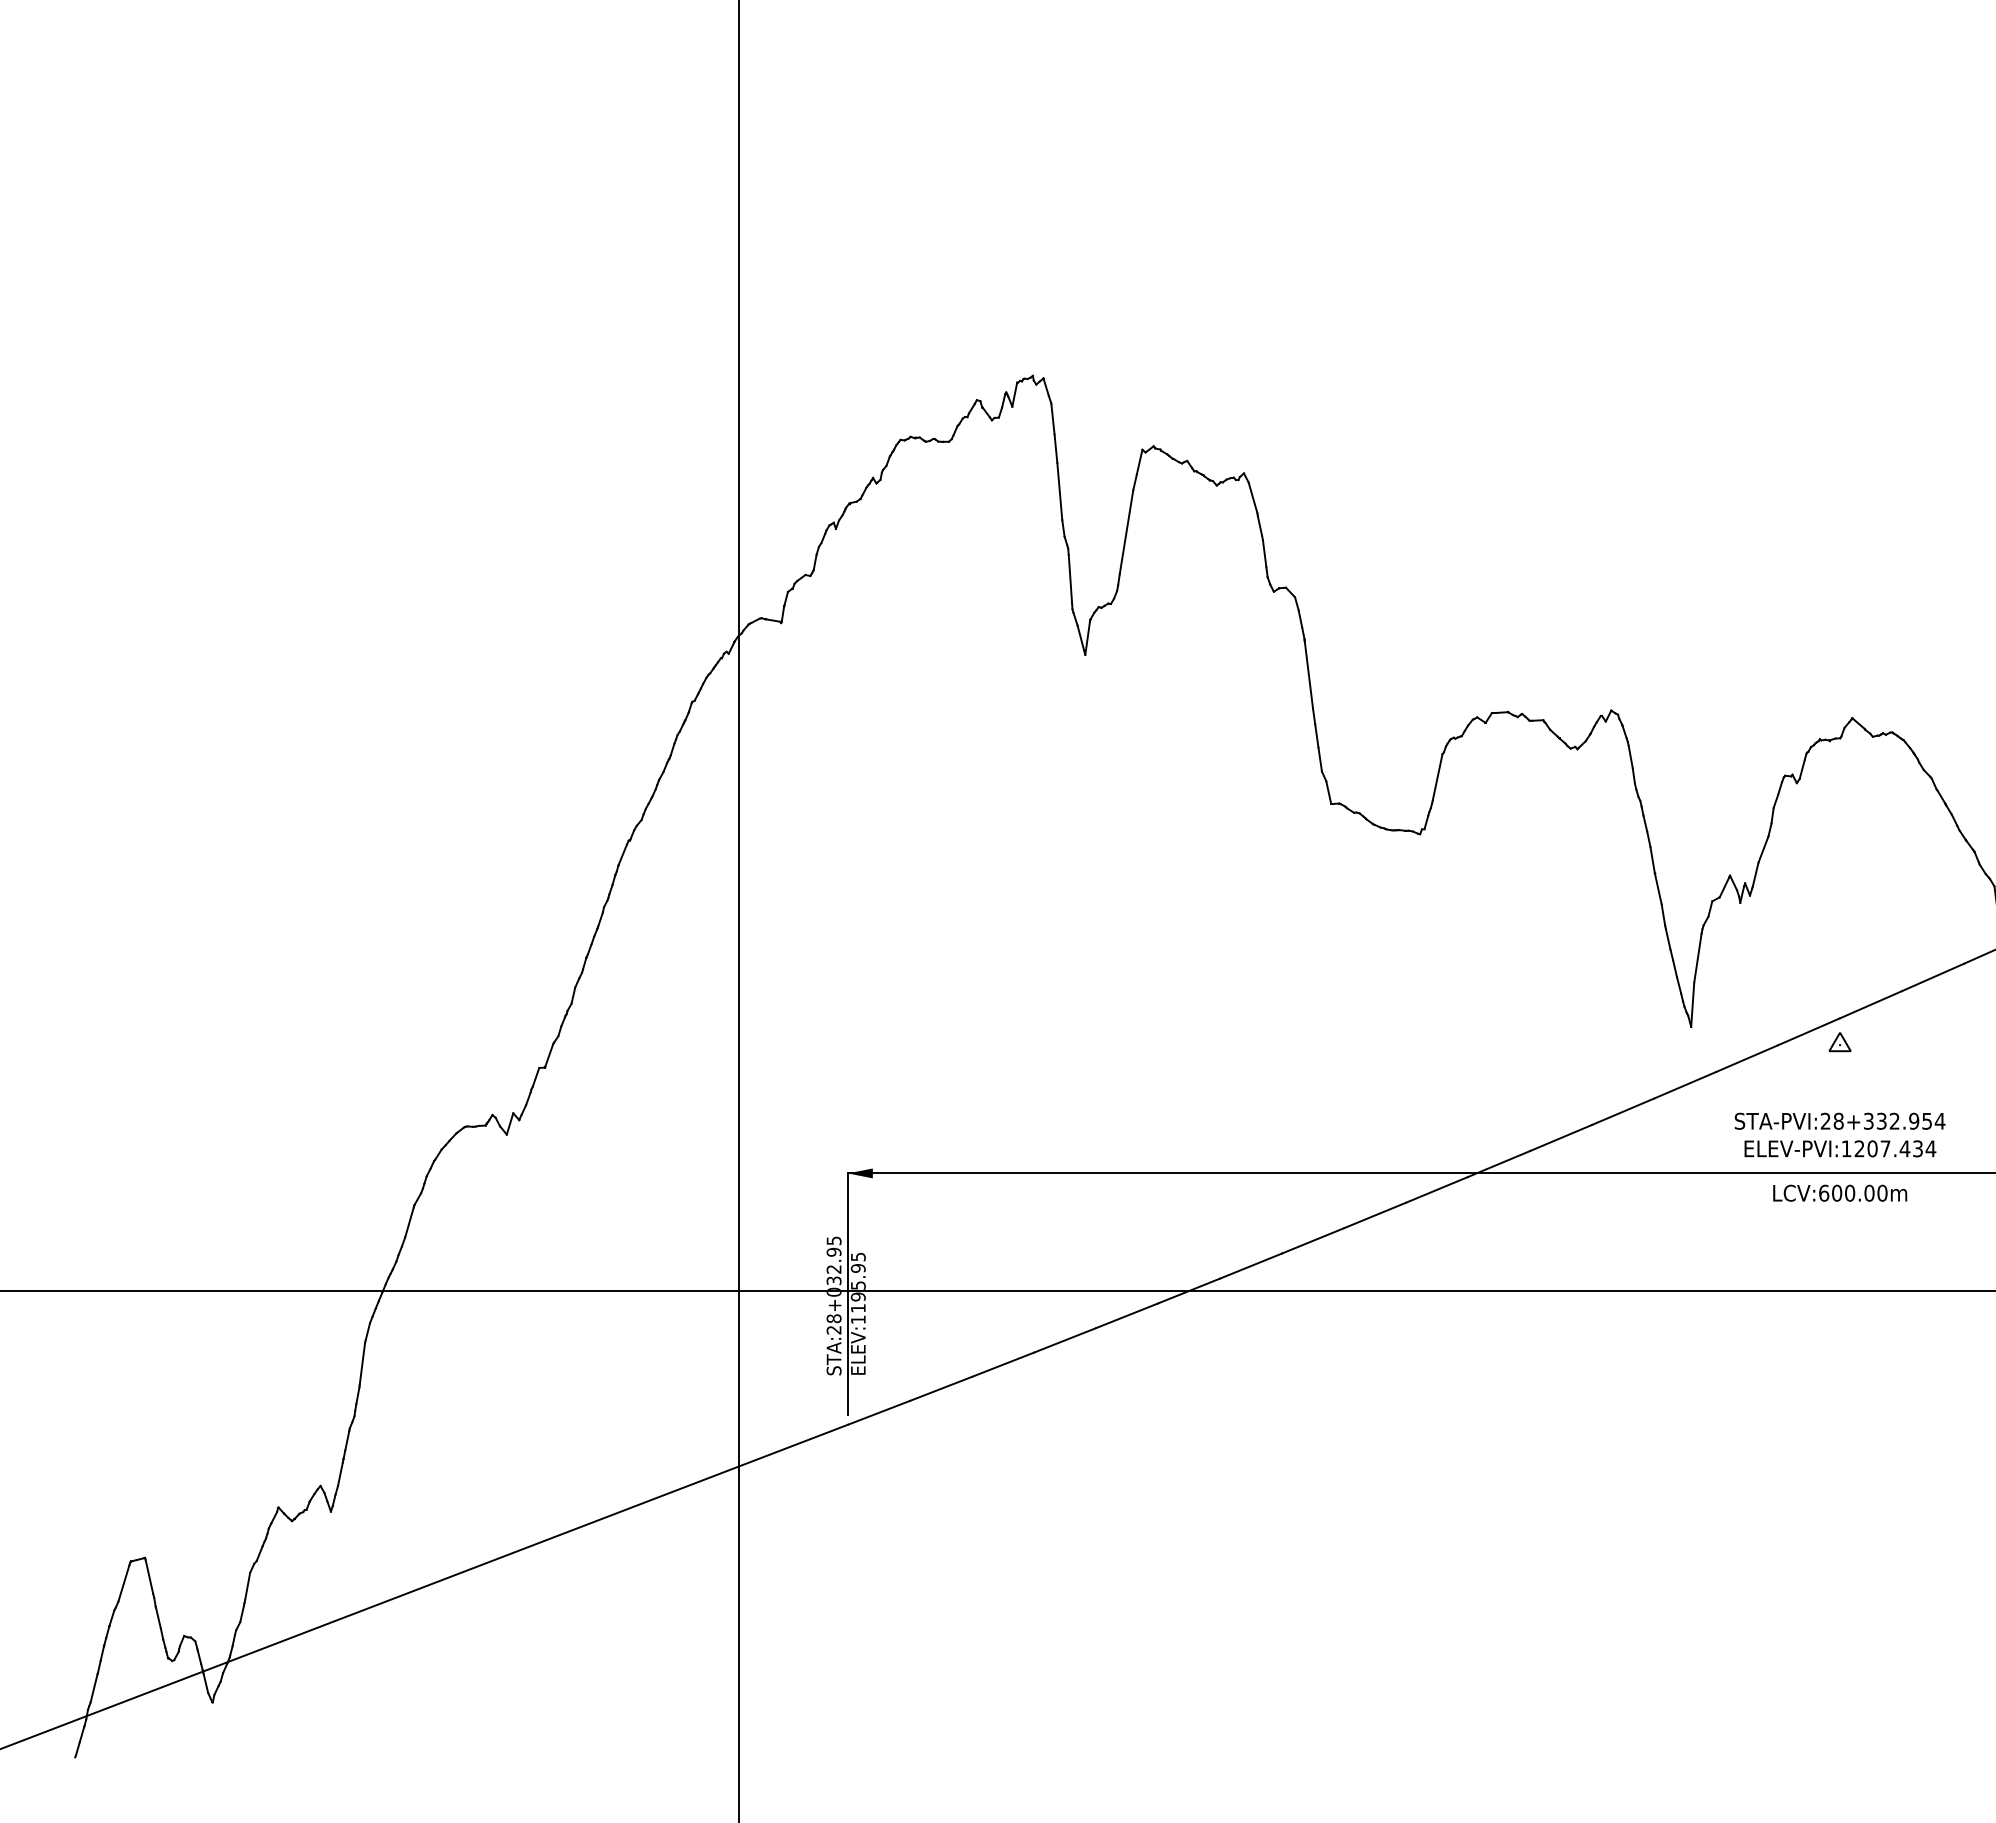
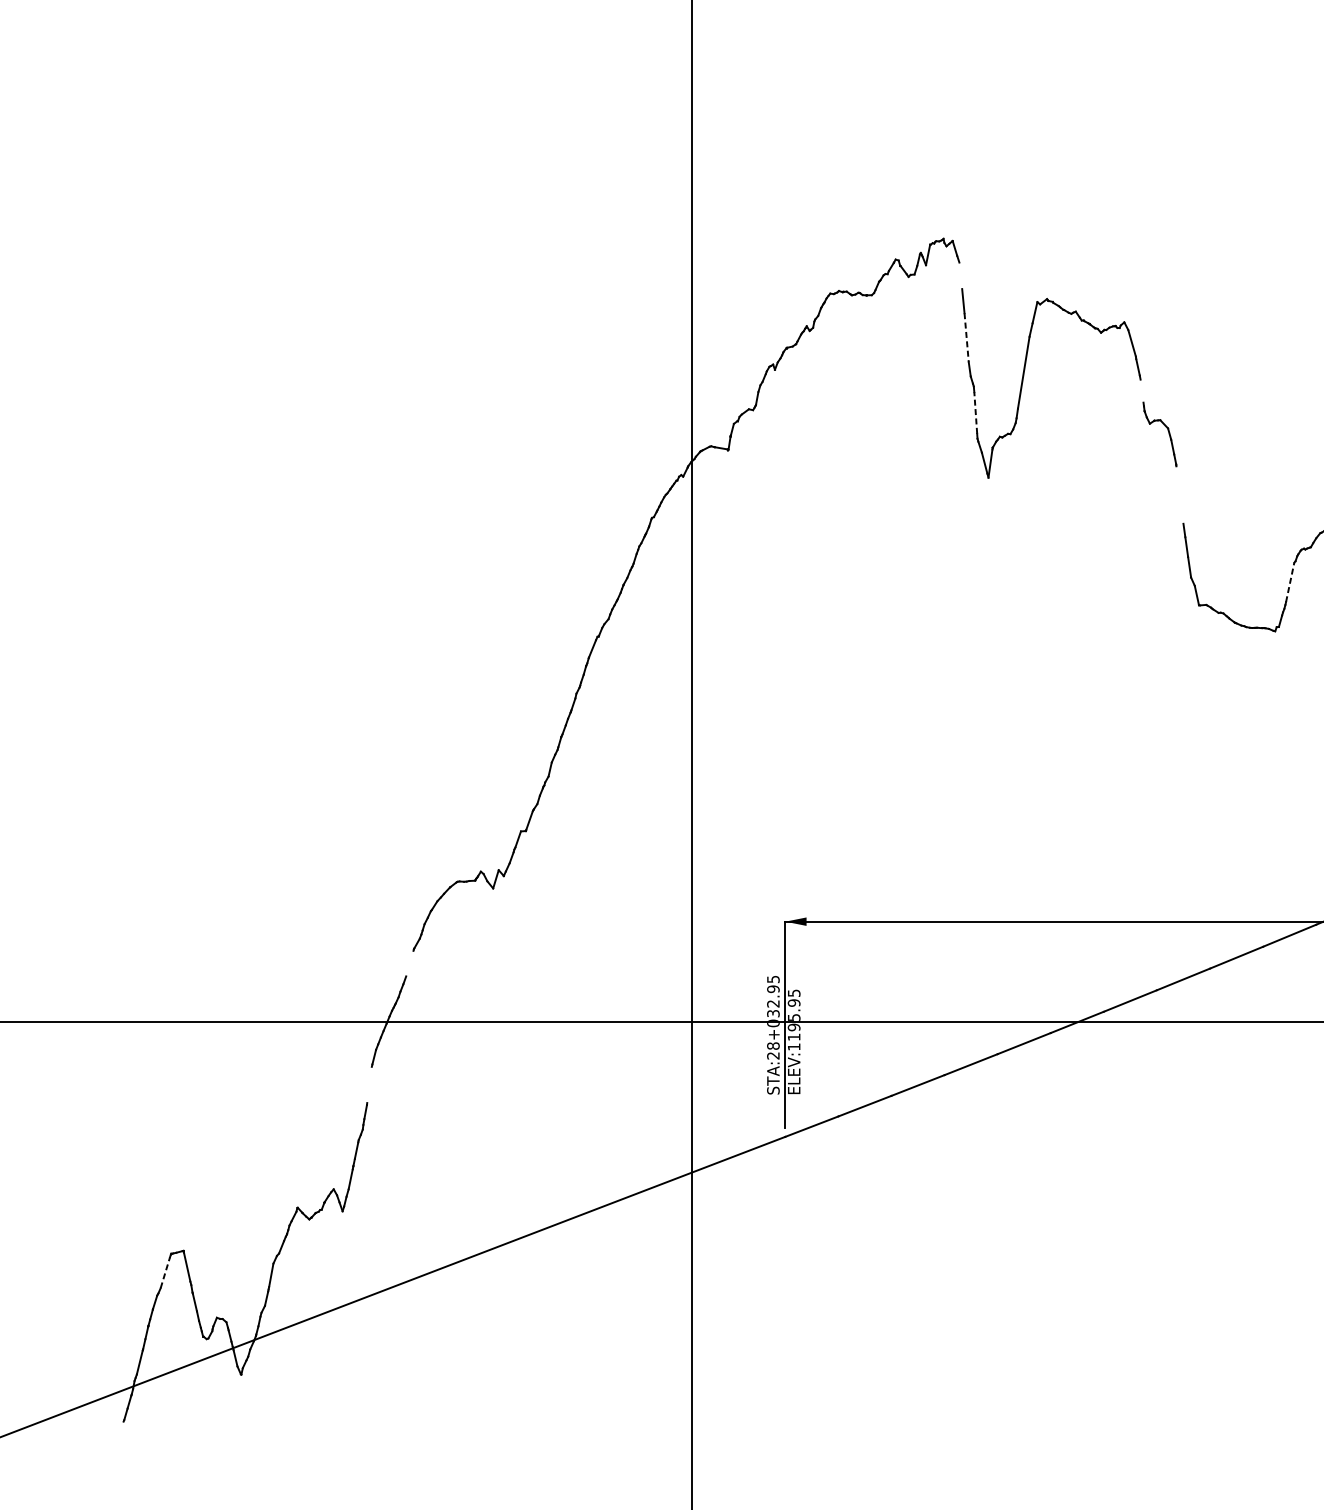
line: (1052, 418) -> (960, 275), removed
line: (1059, 491) -> (966, 337), solid -> dashed
line: (1264, 553) -> (1141, 390), removed
line: (1070, 578) -> (975, 412), solid -> dashed
line: (1308, 674) -> (1179, 494), removed
line: (1437, 777) -> (1290, 582), solid -> dashed
line: (409, 1222) -> (409, 963), removed
line: (362, 1364) -> (369, 1085), removed
line: (123, 1583) -> (164, 1272), solid -> dashed

